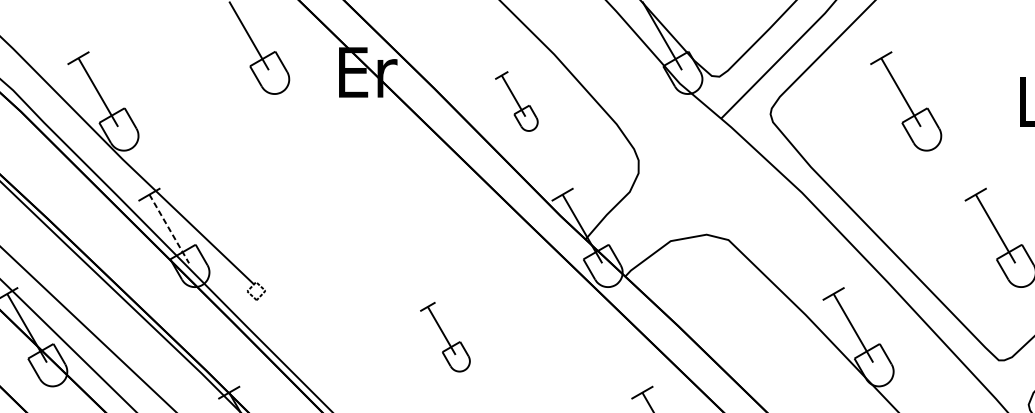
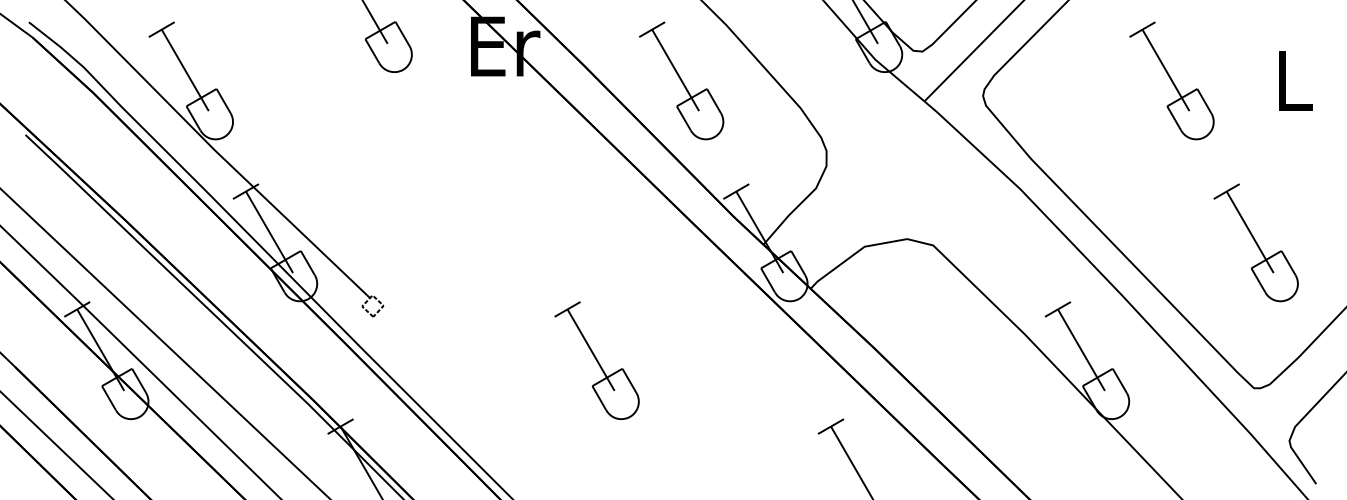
part: (516, 101) -> (681, 80), size x1.67
part: (905, 101) -> (1171, 80), moved
line: (169, 229) -> (269, 232), dashed -> solid
part: (444, 336) -> (596, 360), size x1.43

